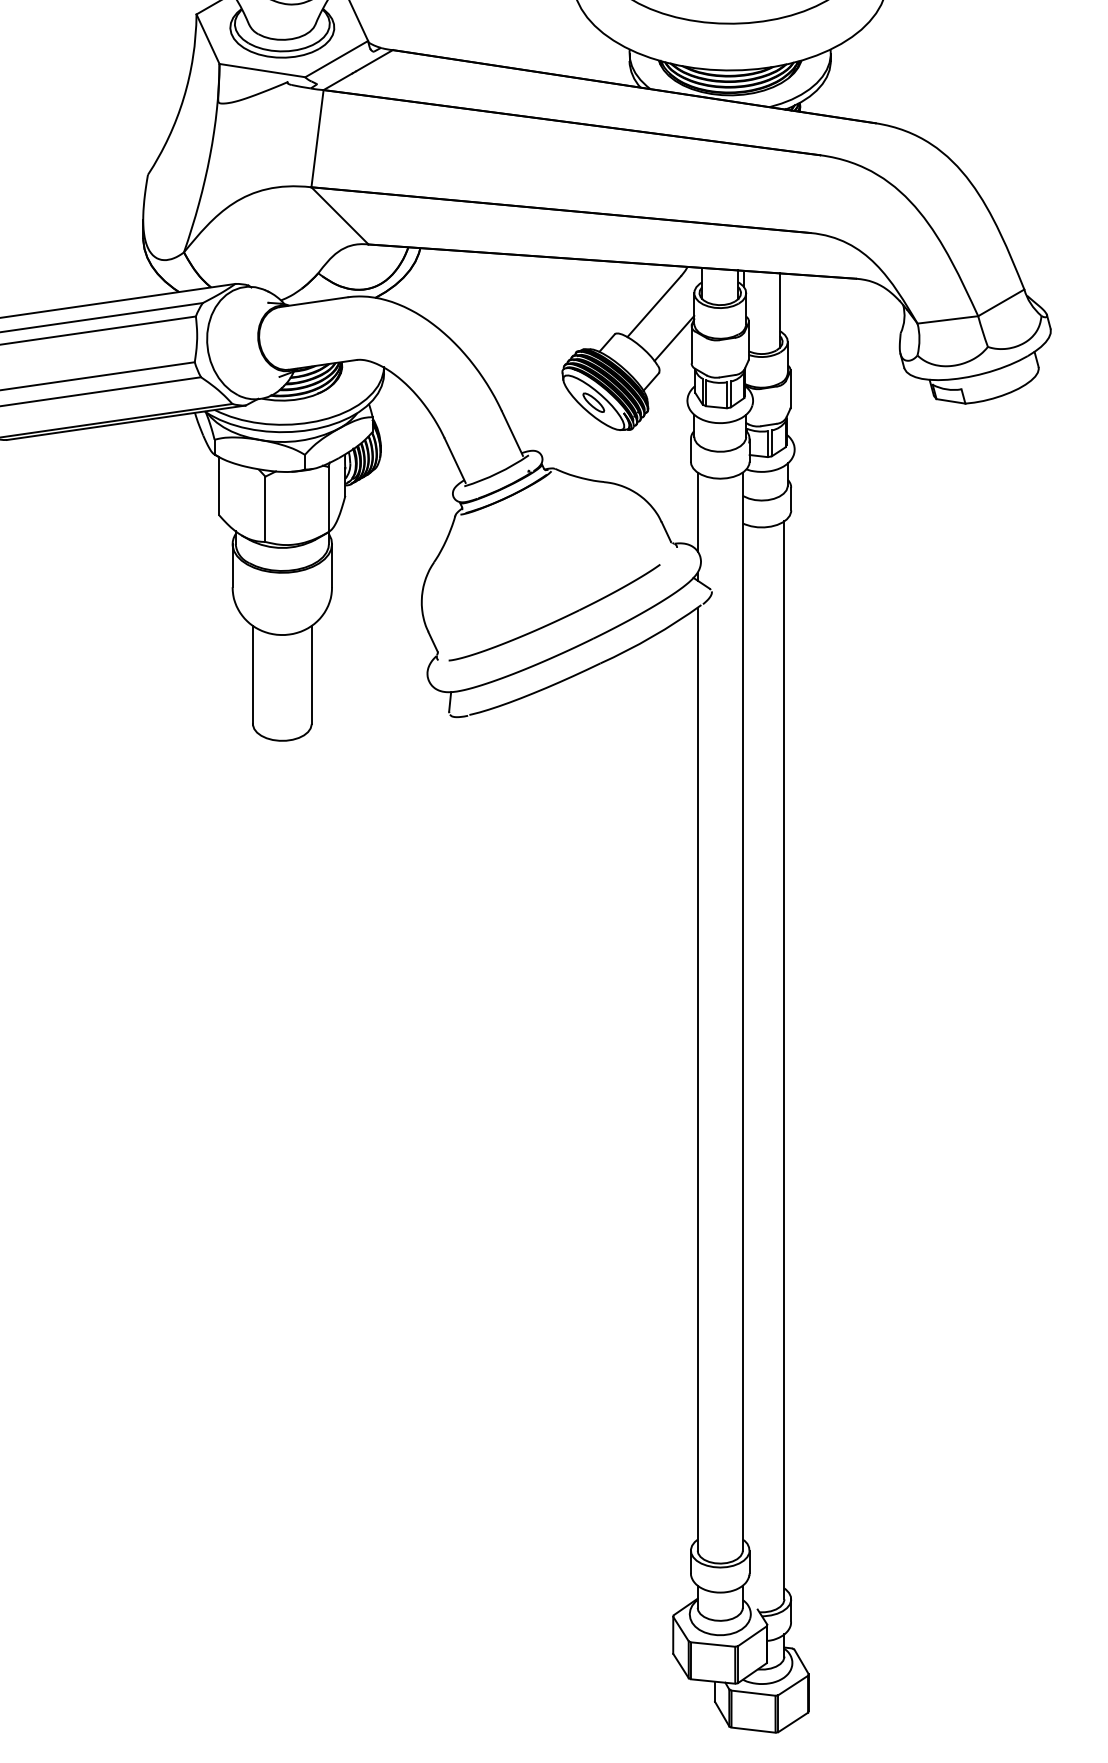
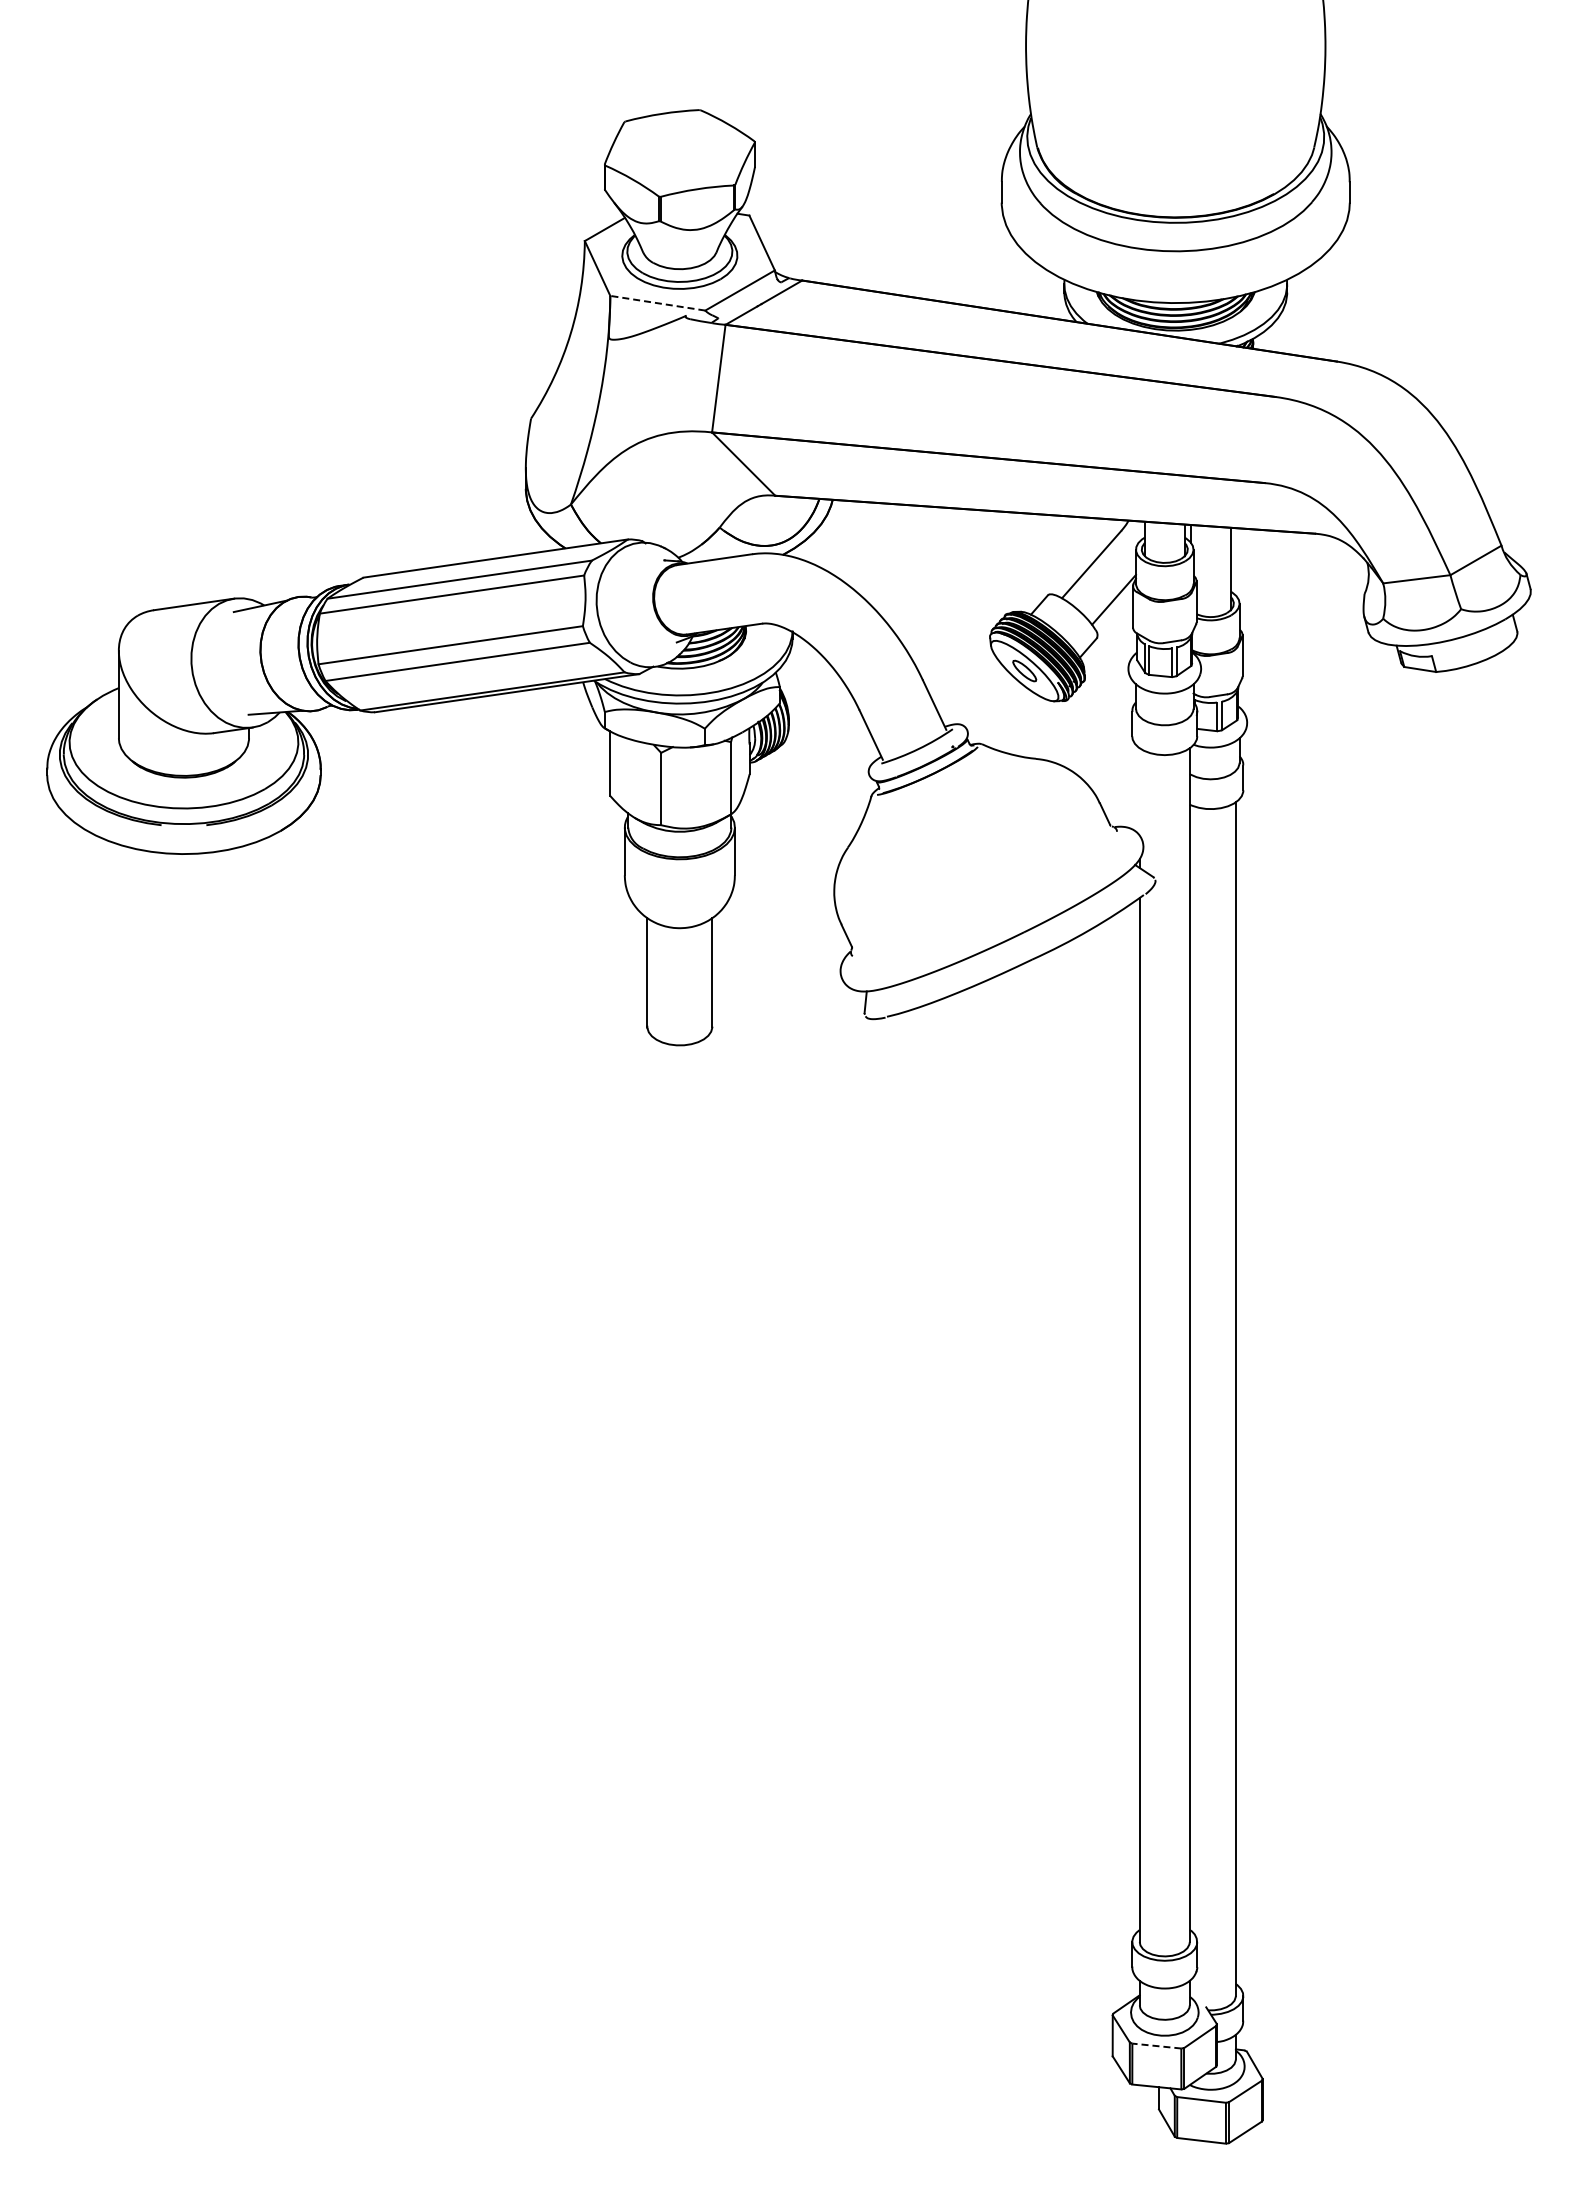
line: (262, 70) -> (657, 303), solid -> dashed
line: (697, 511) -> (1139, 791), removed
part: (558, 619) -> (985, 910), removed
line: (712, 1644) -> (1156, 2046), solid -> dashed

